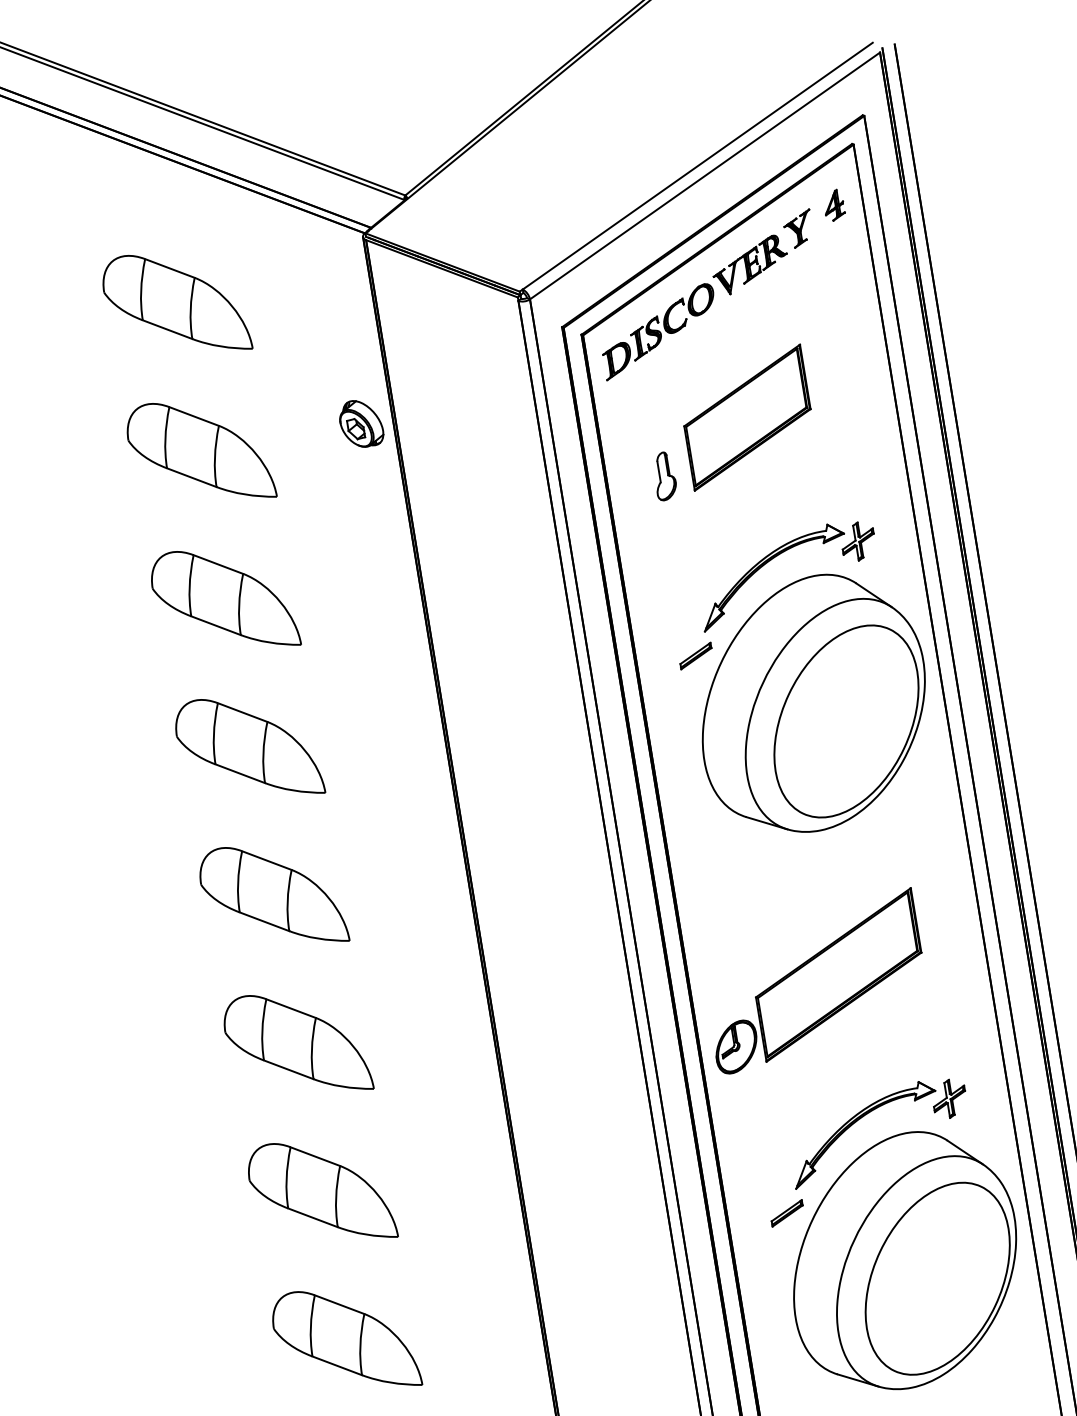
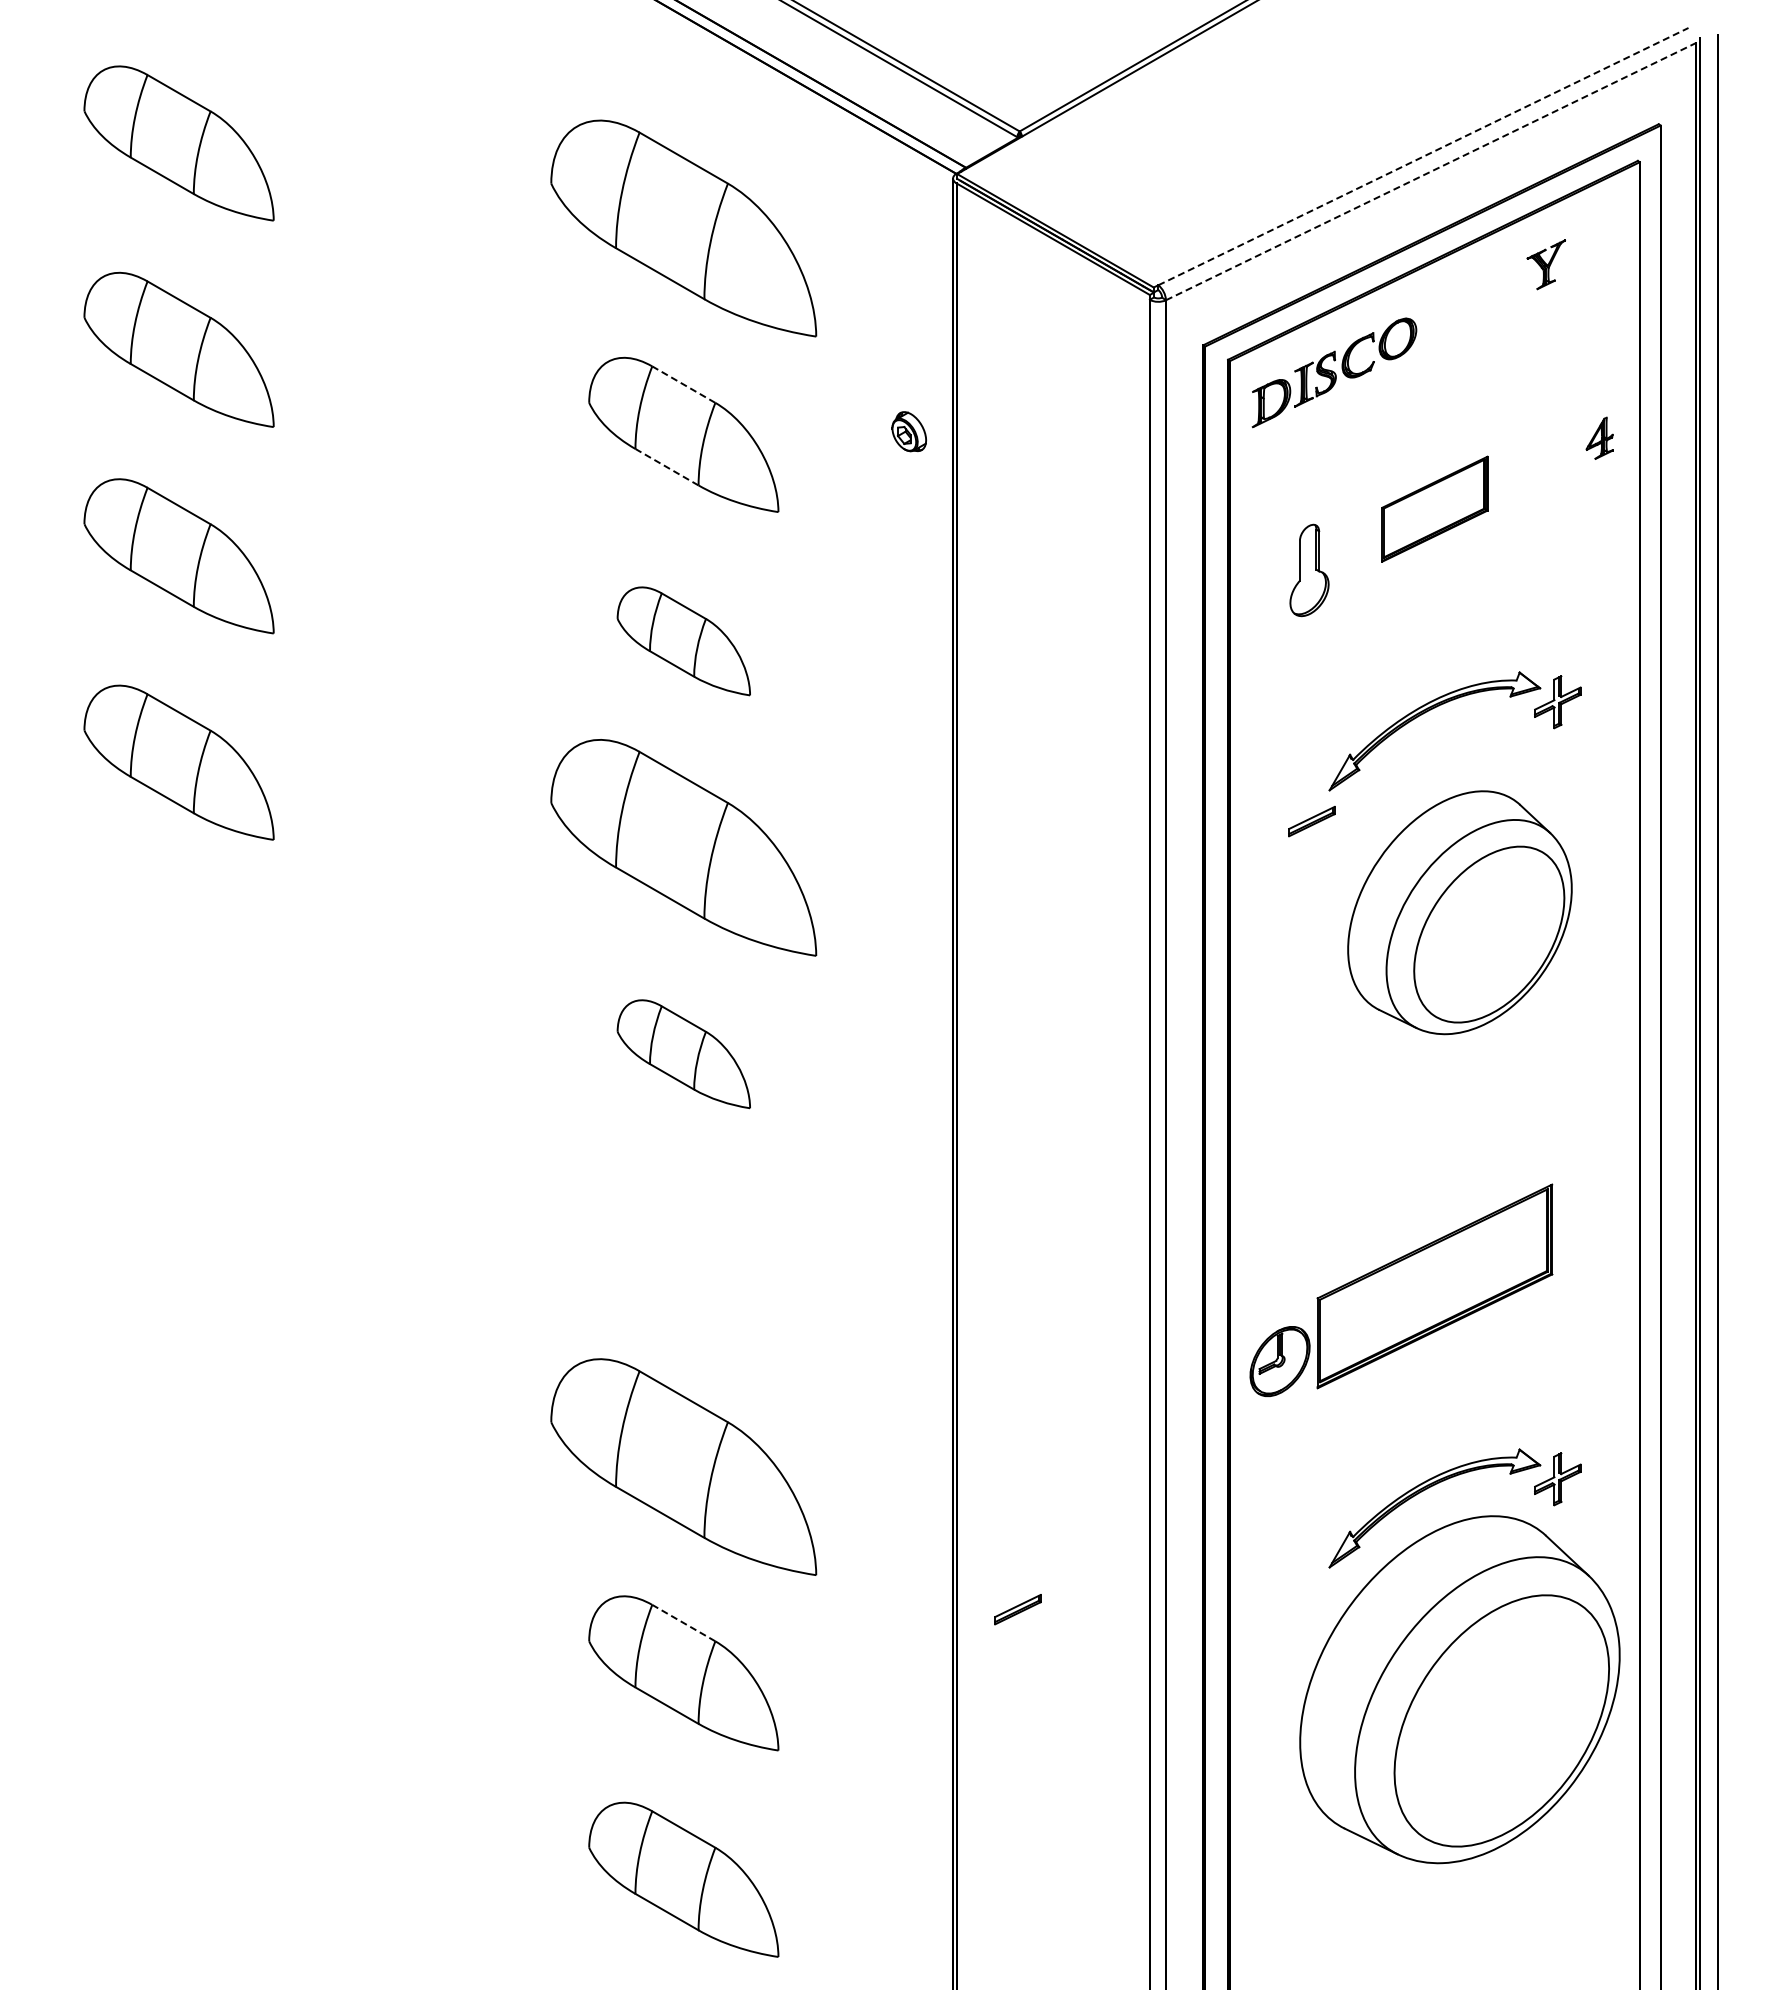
line: (697, 166) -> (1423, 156), solid -> dashed
line: (705, 175) -> (1431, 171), solid -> dashed
part: (833, 204) -> (1599, 437), moved
part: (750, 264) -> (1472, 302), removed
part: (175, 304) -> (683, 228), size x1.4
line: (193, 416) -> (683, 384), solid -> dashed
part: (747, 417) -> (1434, 508), size x0.6
part: (361, 423) -> (909, 431), size x0.6
part: (664, 476) -> (1309, 570), size x1.4
line: (191, 477) -> (666, 466), solid -> dashed
part: (224, 600) -> (683, 641), size x0.7
part: (812, 703) -> (1459, 912), size x0.7
part: (248, 748) -> (683, 847), size x1.4
part: (272, 896) -> (683, 1054), size x0.7
part: (296, 1044) -> (683, 1260), removed
part: (320, 1192) -> (683, 1466), size x1.4
part: (786, 1213) -> (1017, 1609), moved
line: (339, 1304) -> (683, 1622), solid -> dashed

